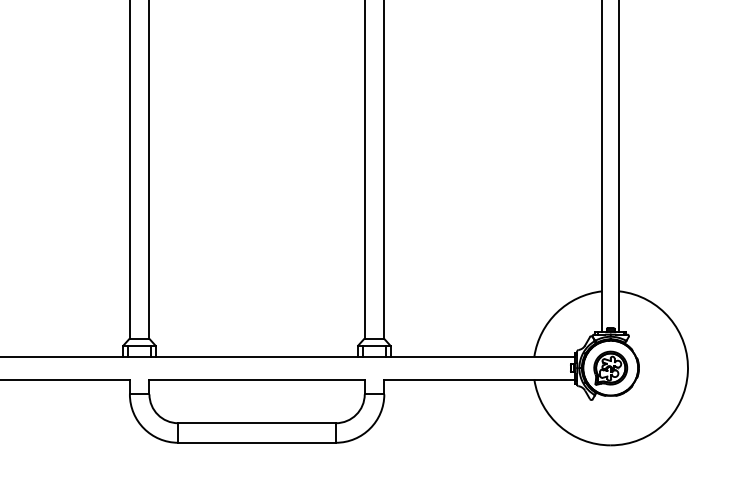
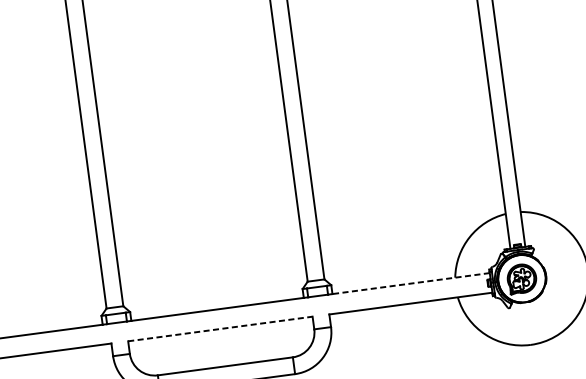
line: (482, 356) -> (410, 283), solid -> dashed
line: (257, 379) -> (220, 328), solid -> dashed

